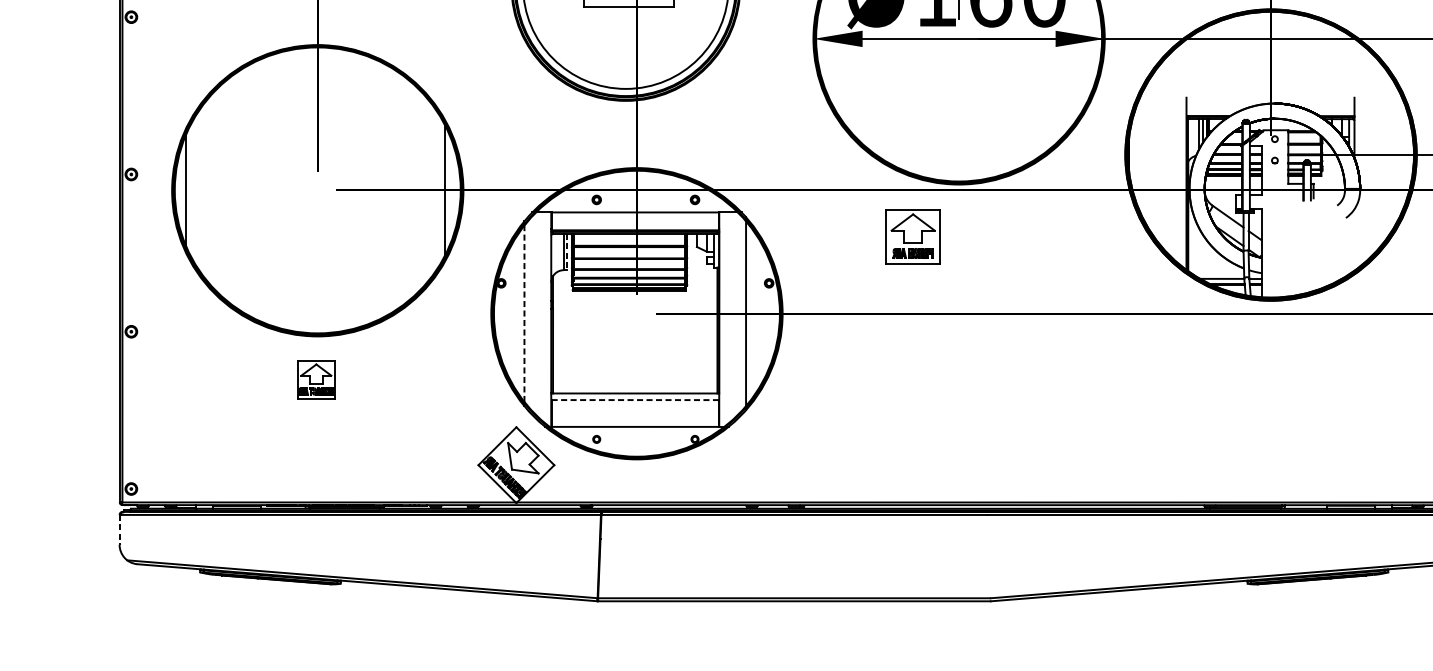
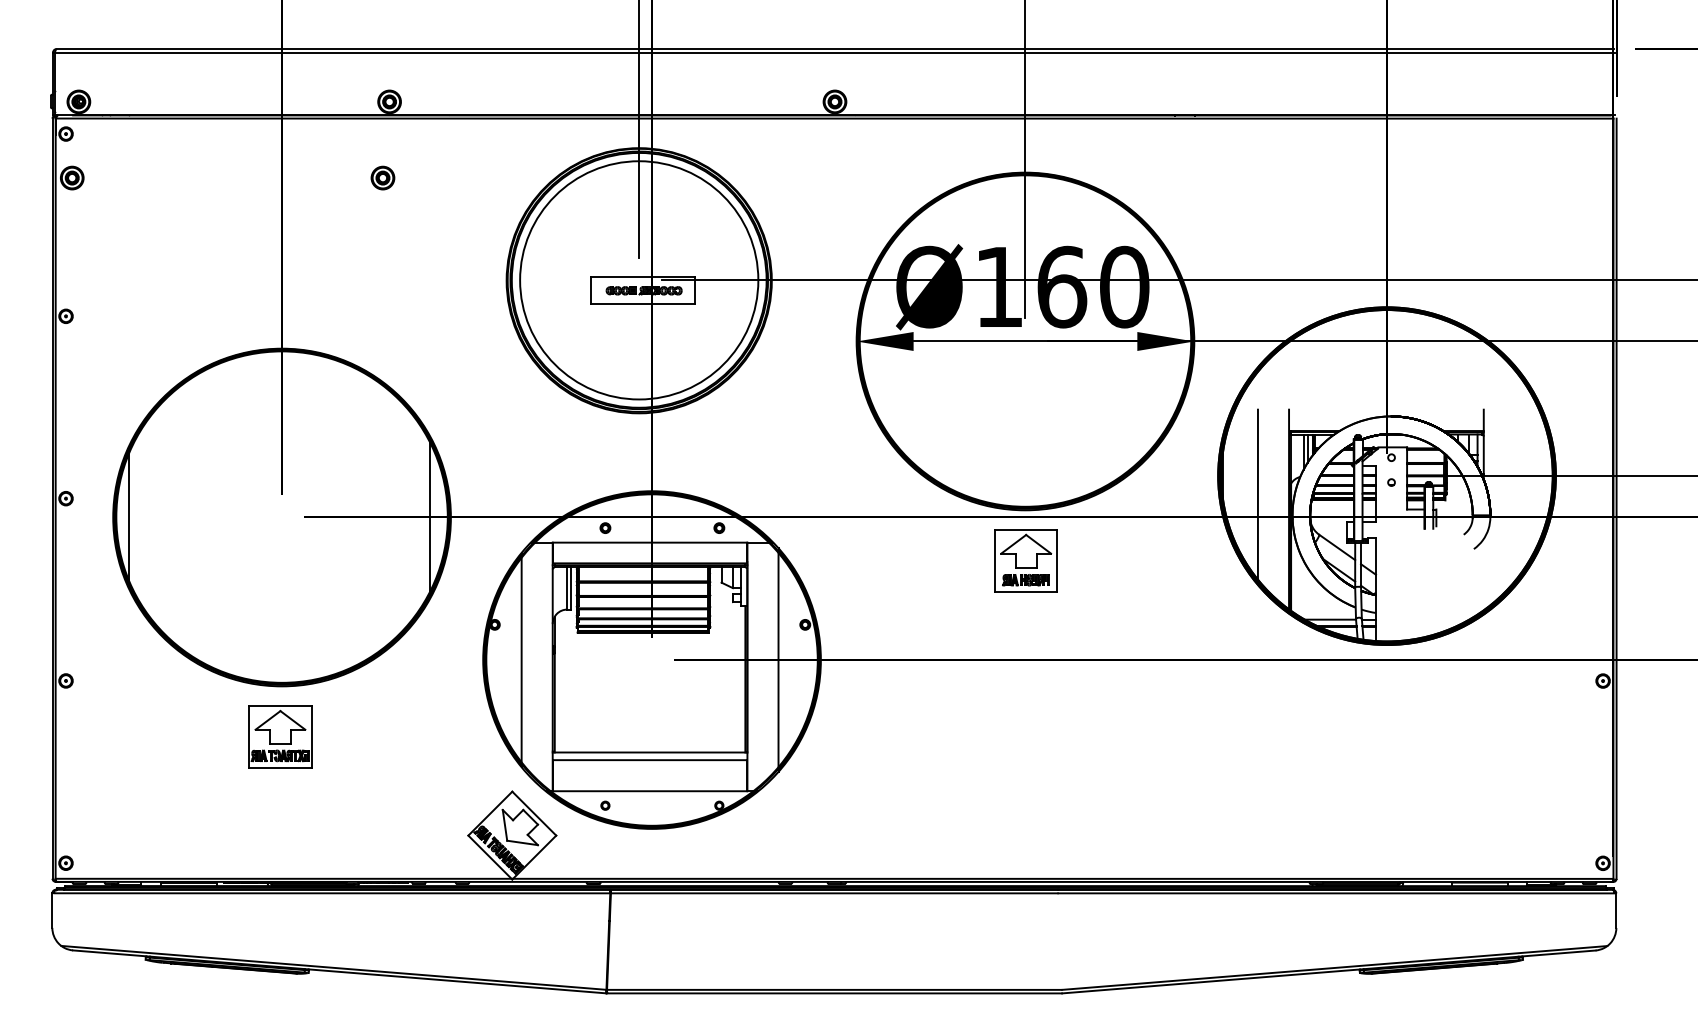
line: (1159, 170) -> (1257, 494), added
part: (912, 236) -> (1025, 560), moved
line: (567, 252) -> (571, 589), dashed -> solid
line: (524, 313) -> (521, 659), dashed -> solid
part: (316, 379) -> (280, 736), size x1.43
line: (635, 400) -> (650, 760), dashed -> solid
line: (119, 530) -> (52, 911), dashed -> solid

